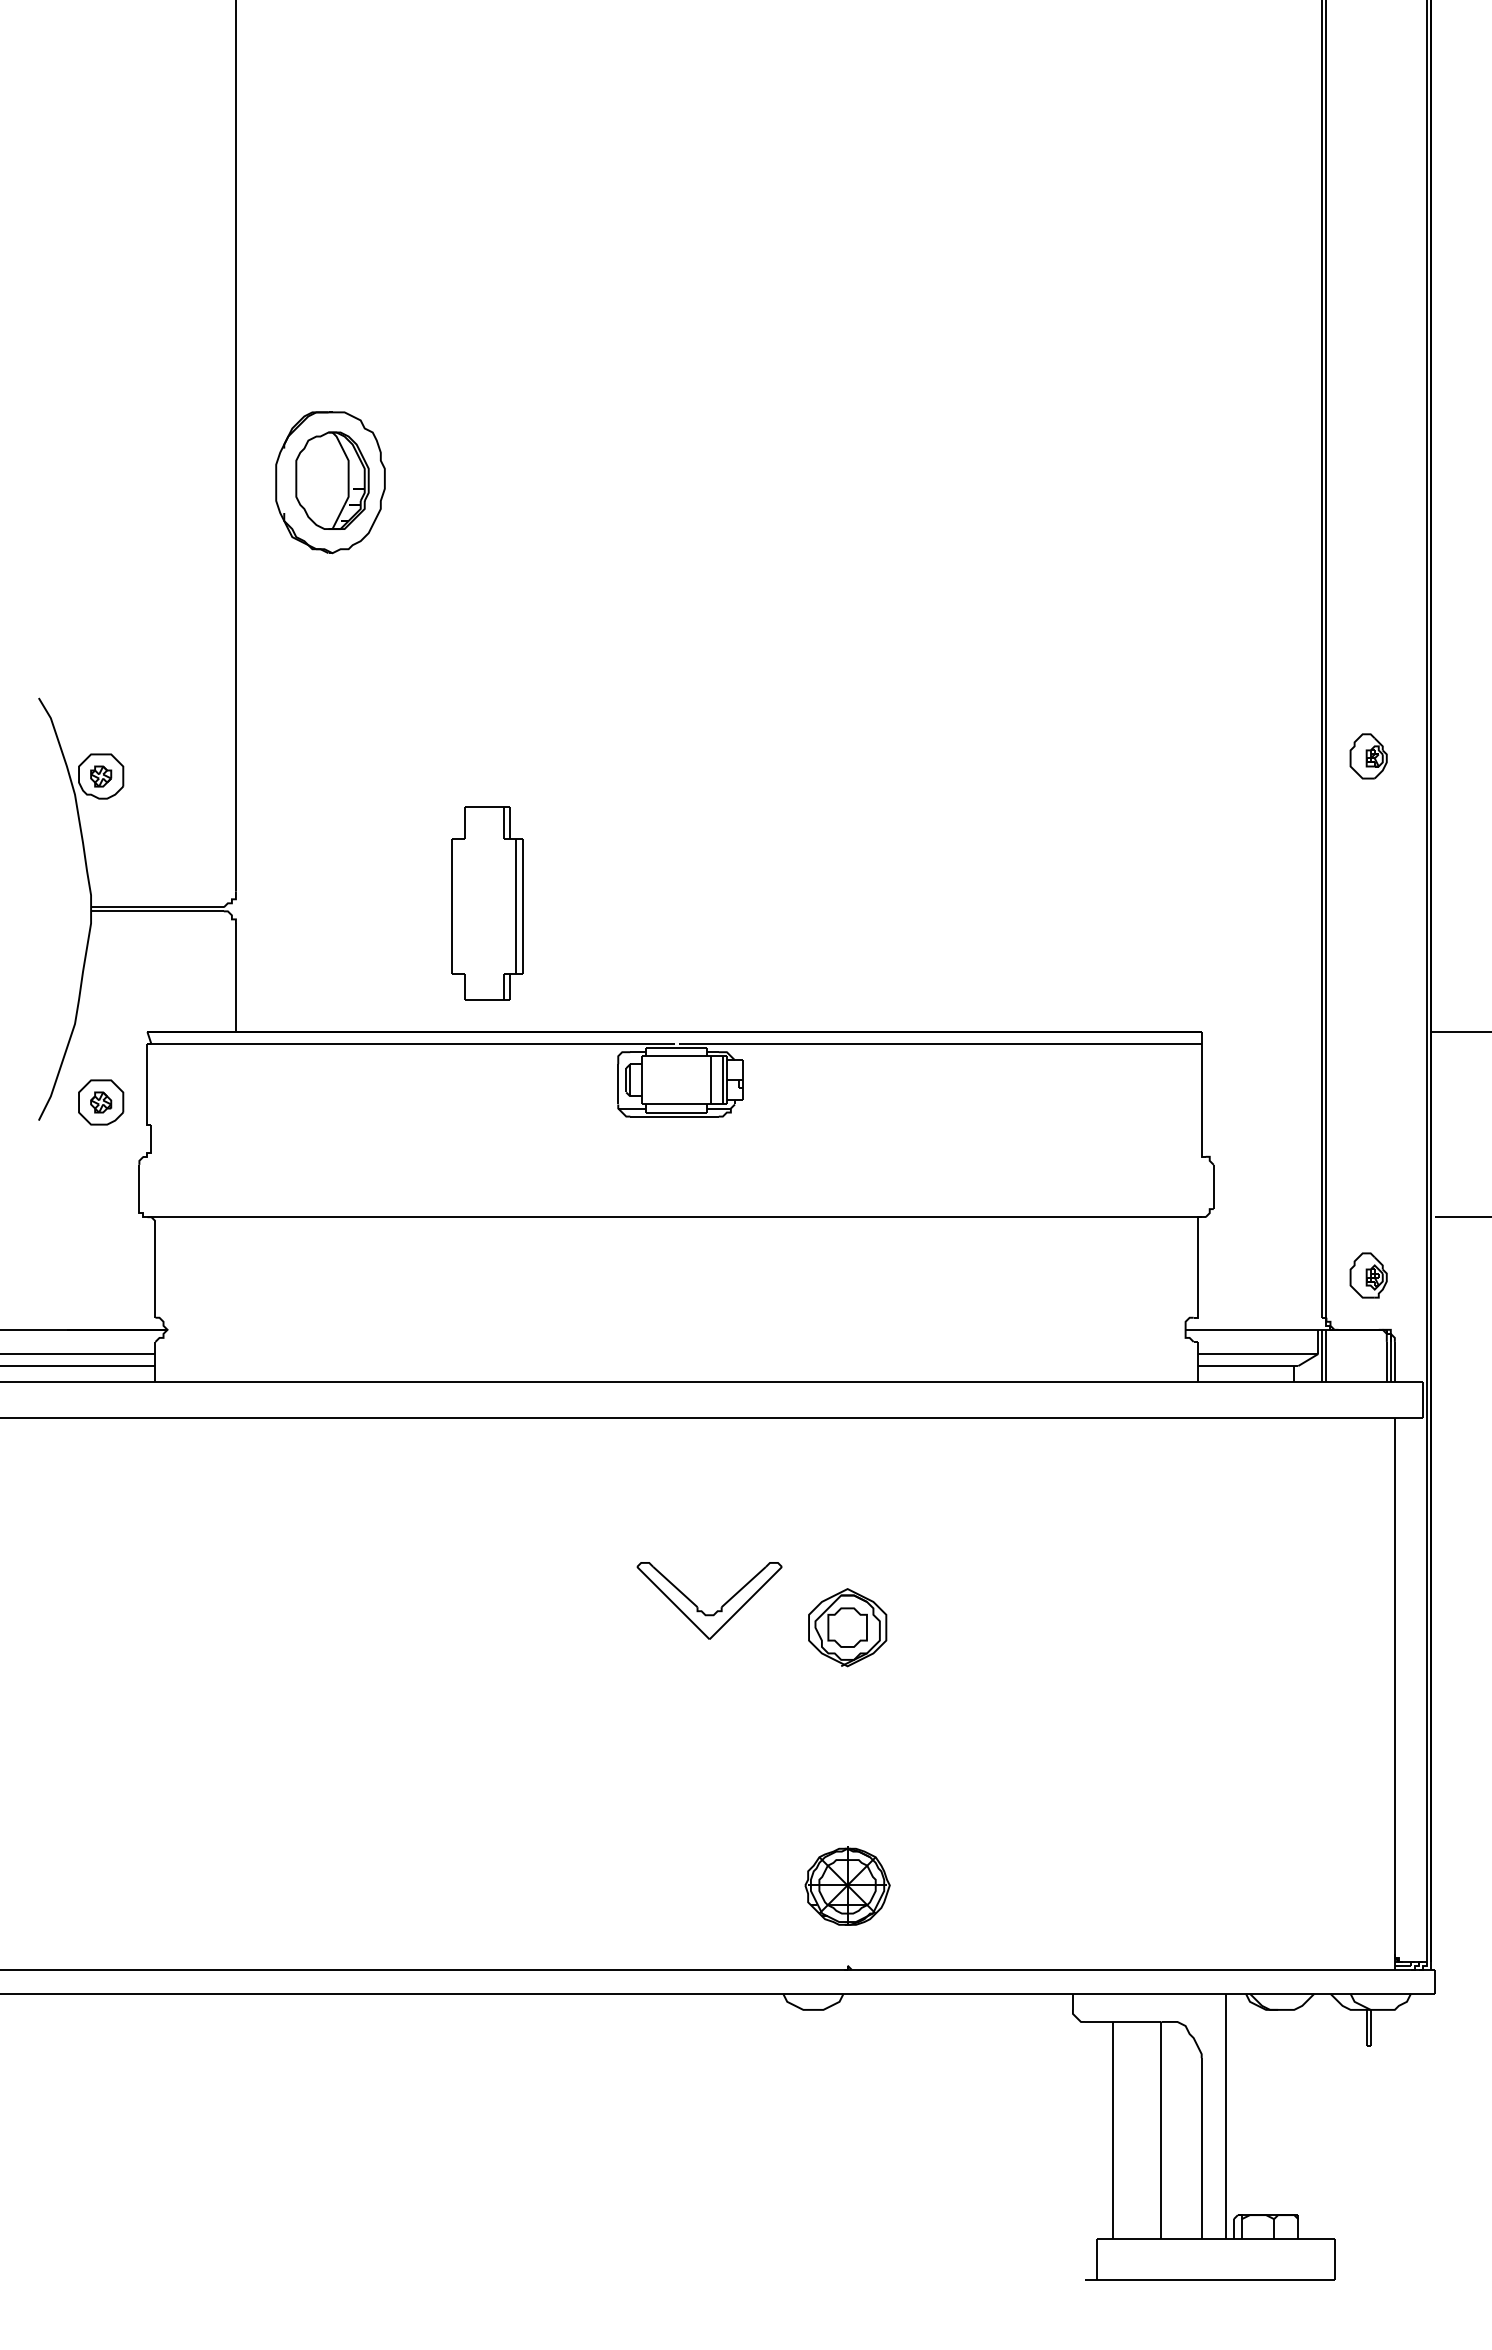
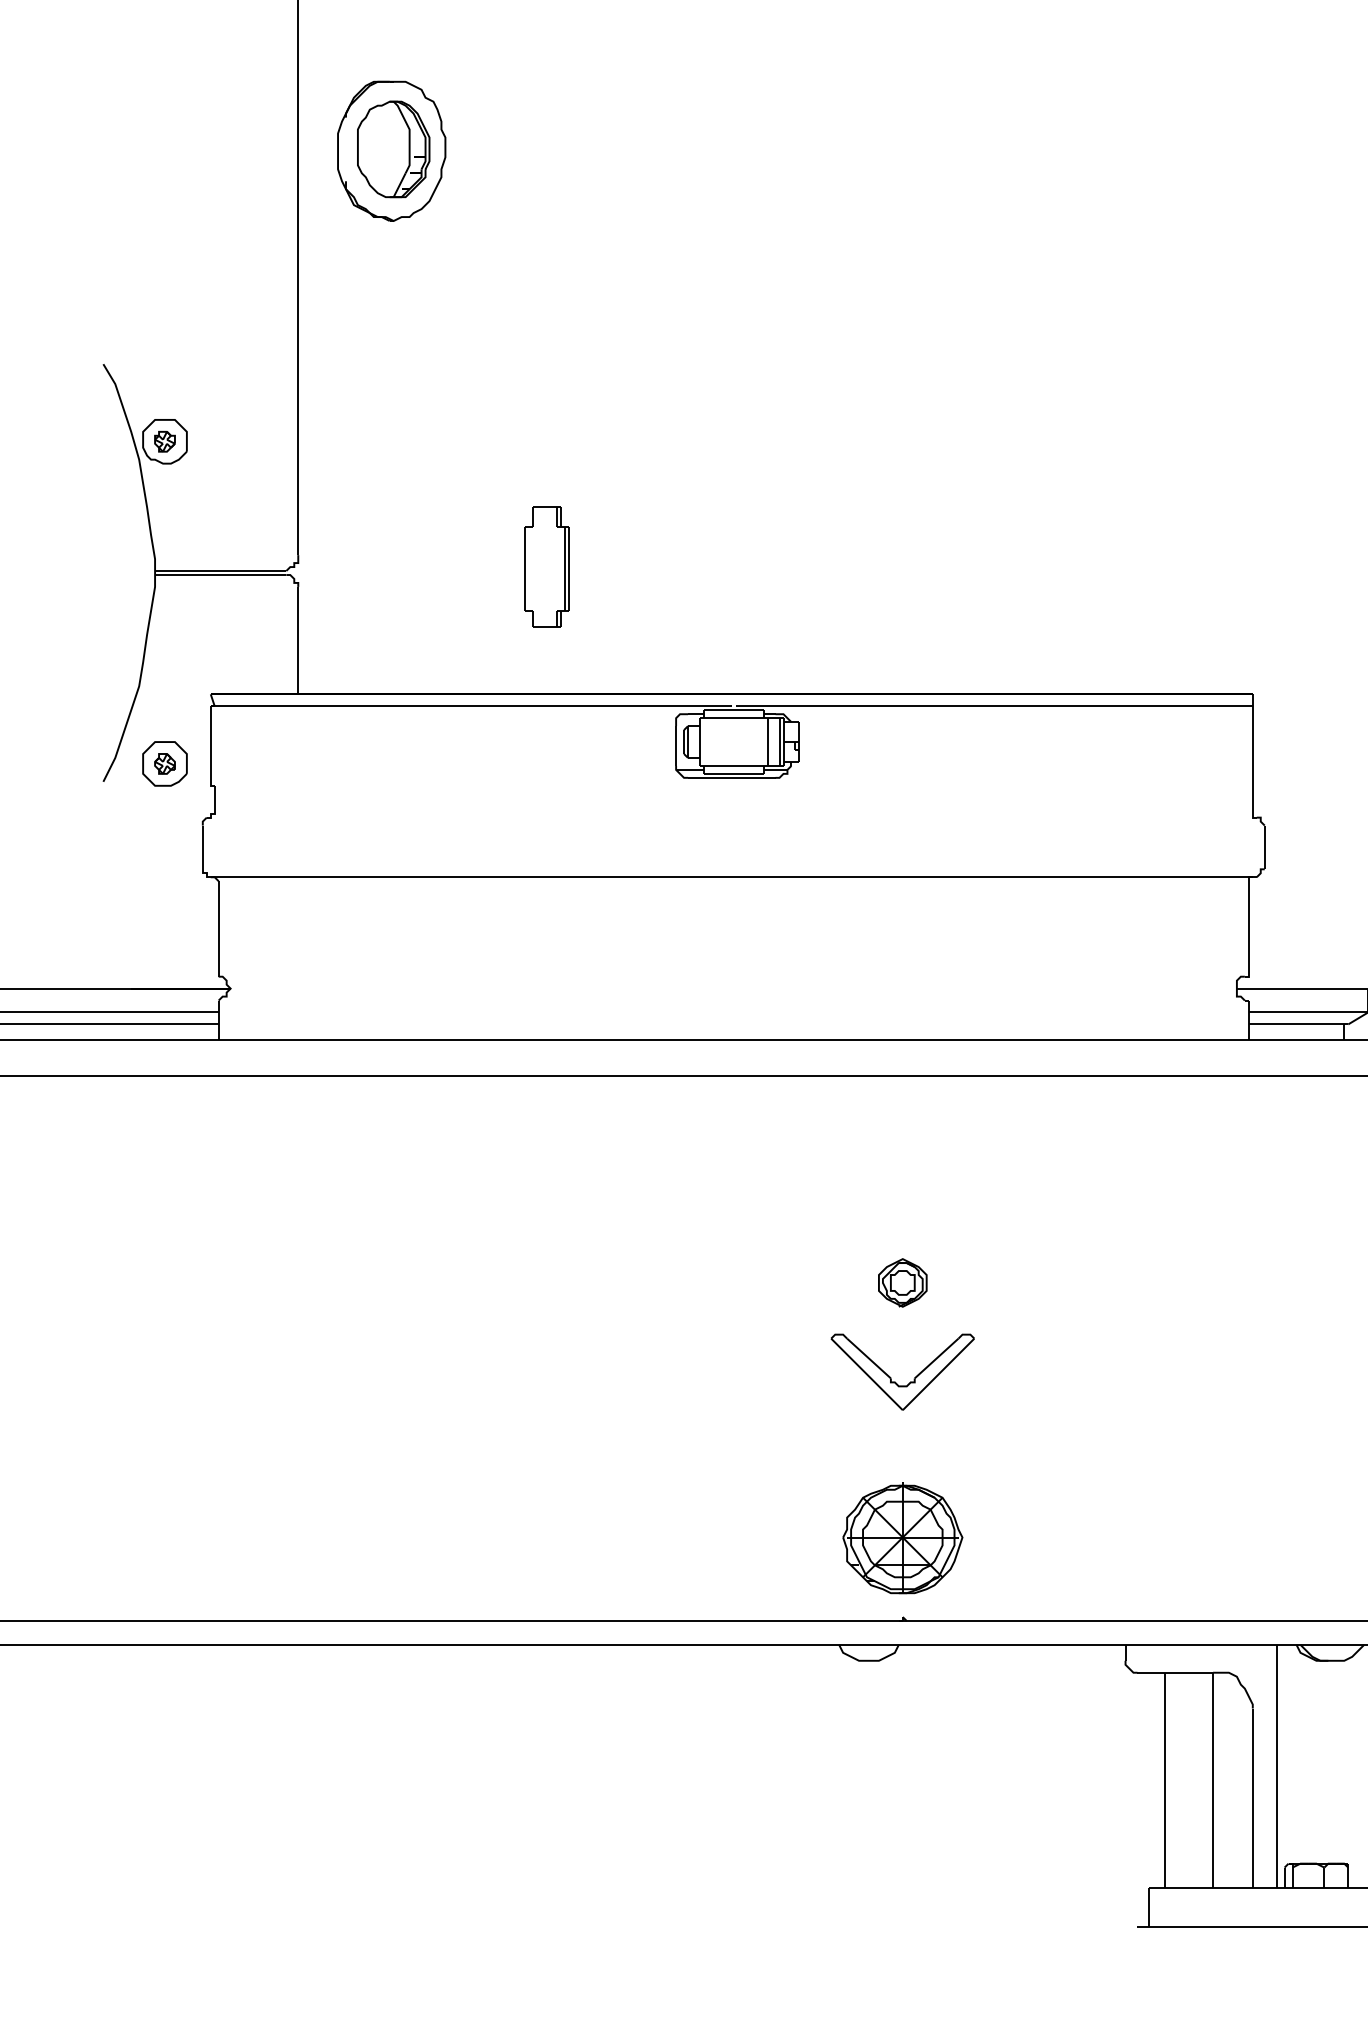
part: (487, 903) -> (546, 567), size x0.62
part: (702, 1610) -> (895, 1381), moved
part: (847, 1627) -> (902, 1282), size x0.62
part: (847, 1885) -> (902, 1537), size x1.43

